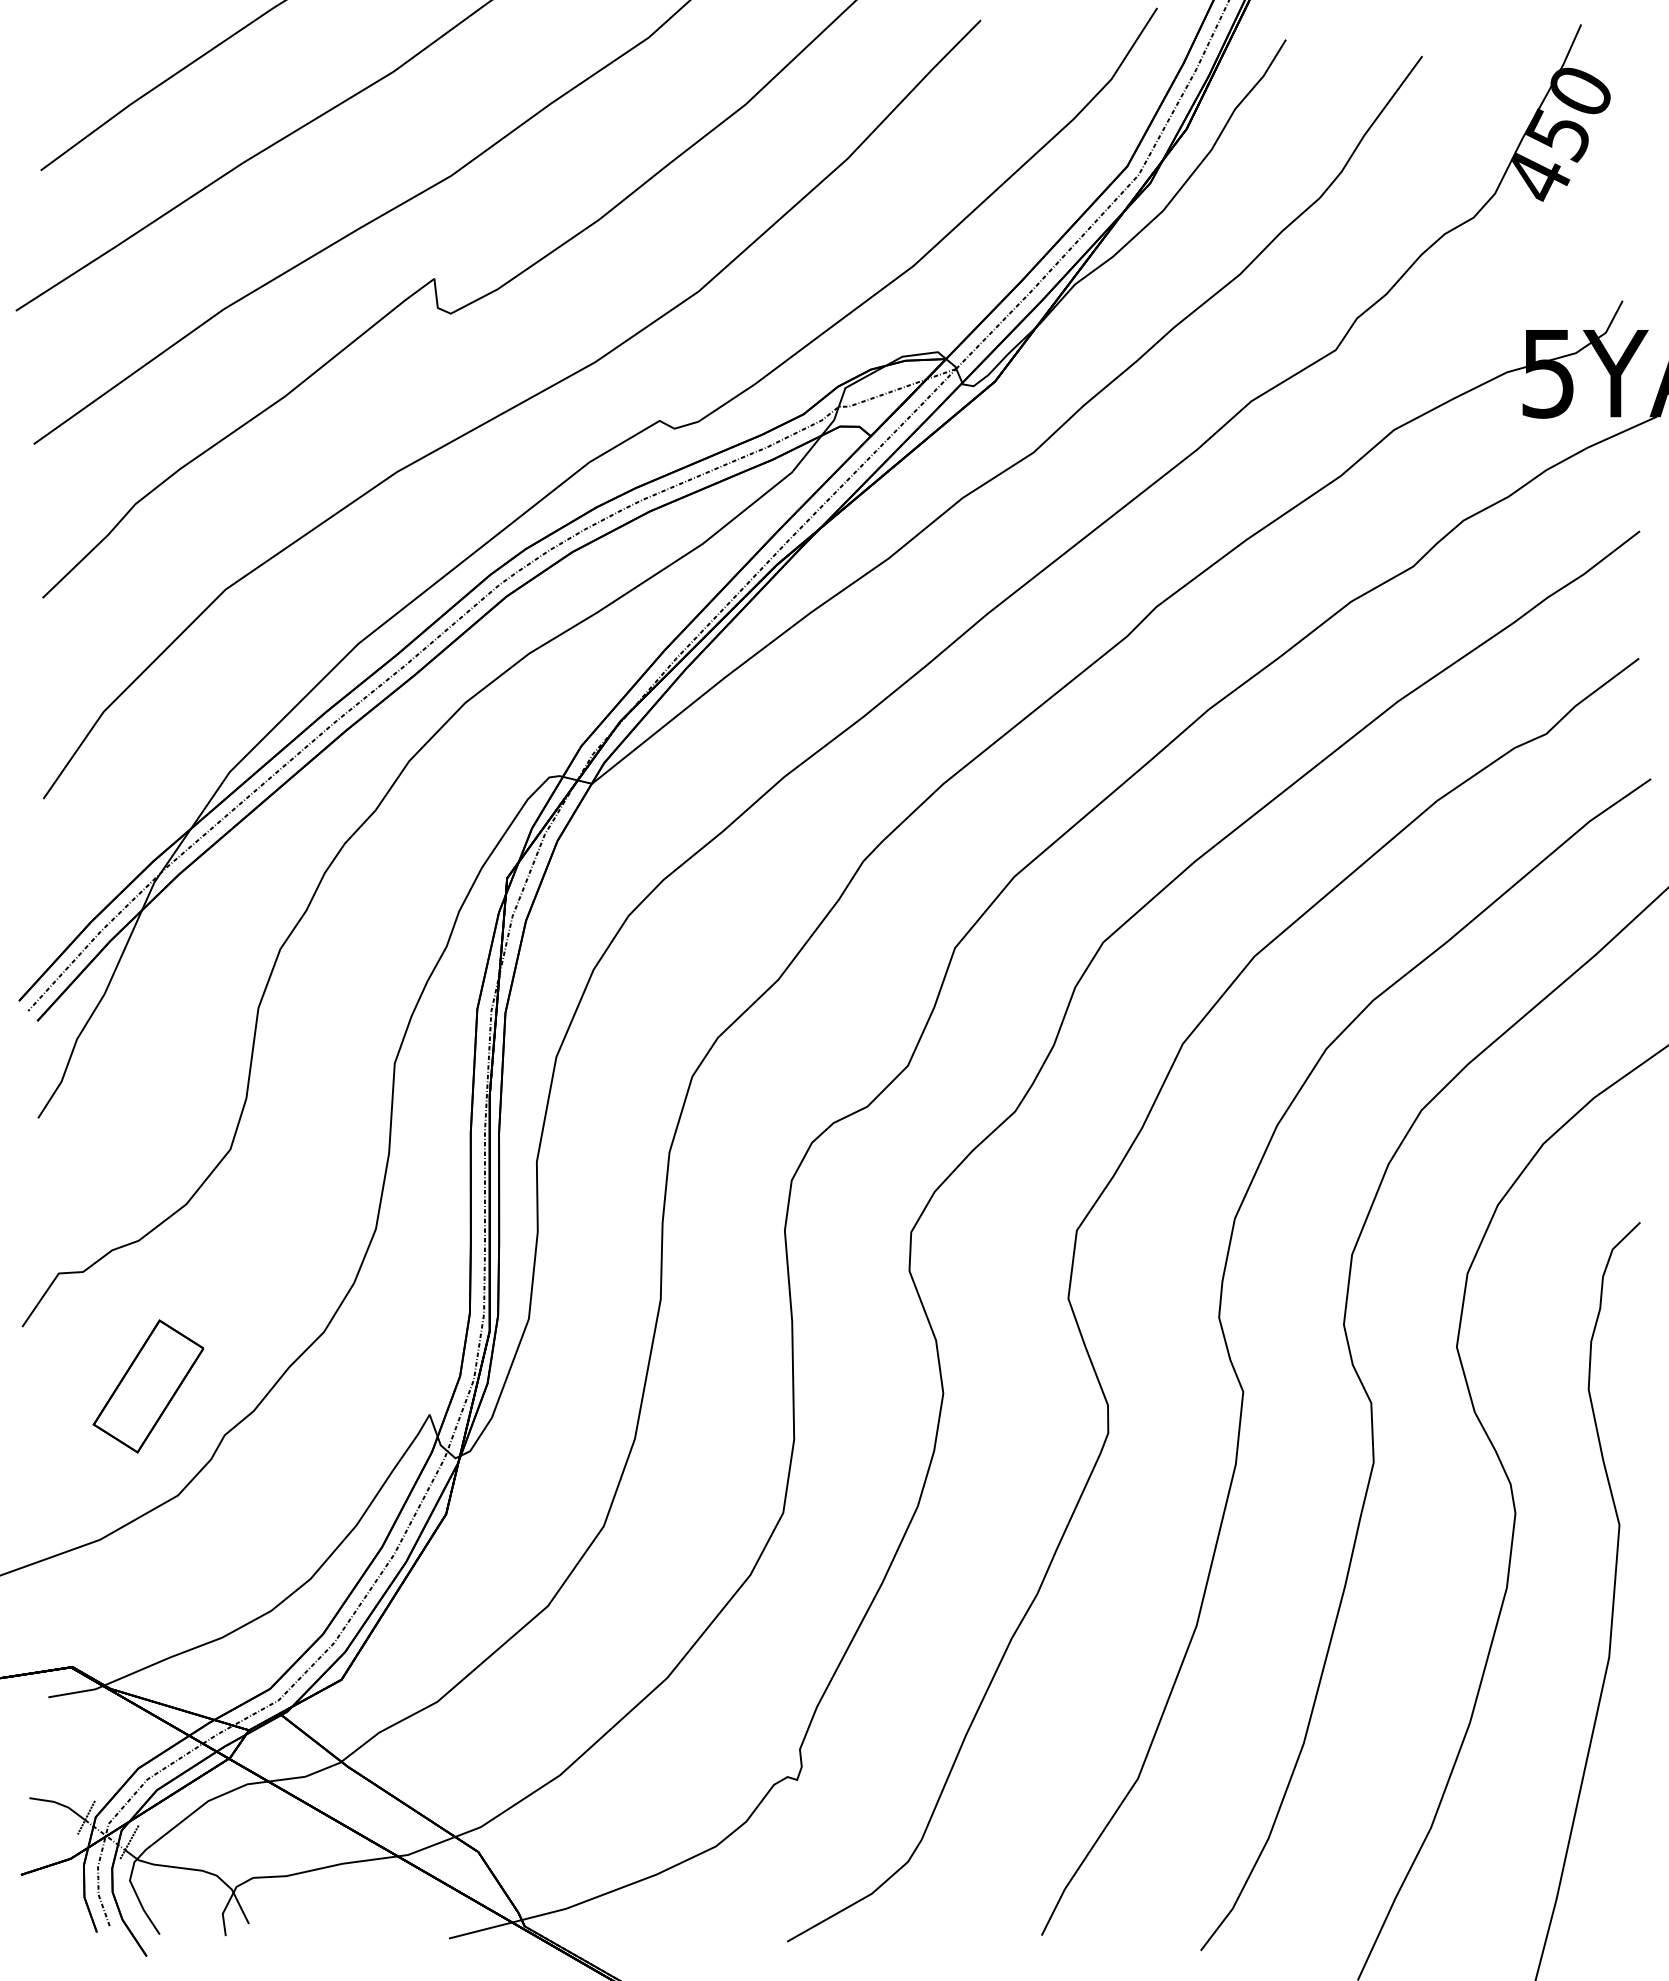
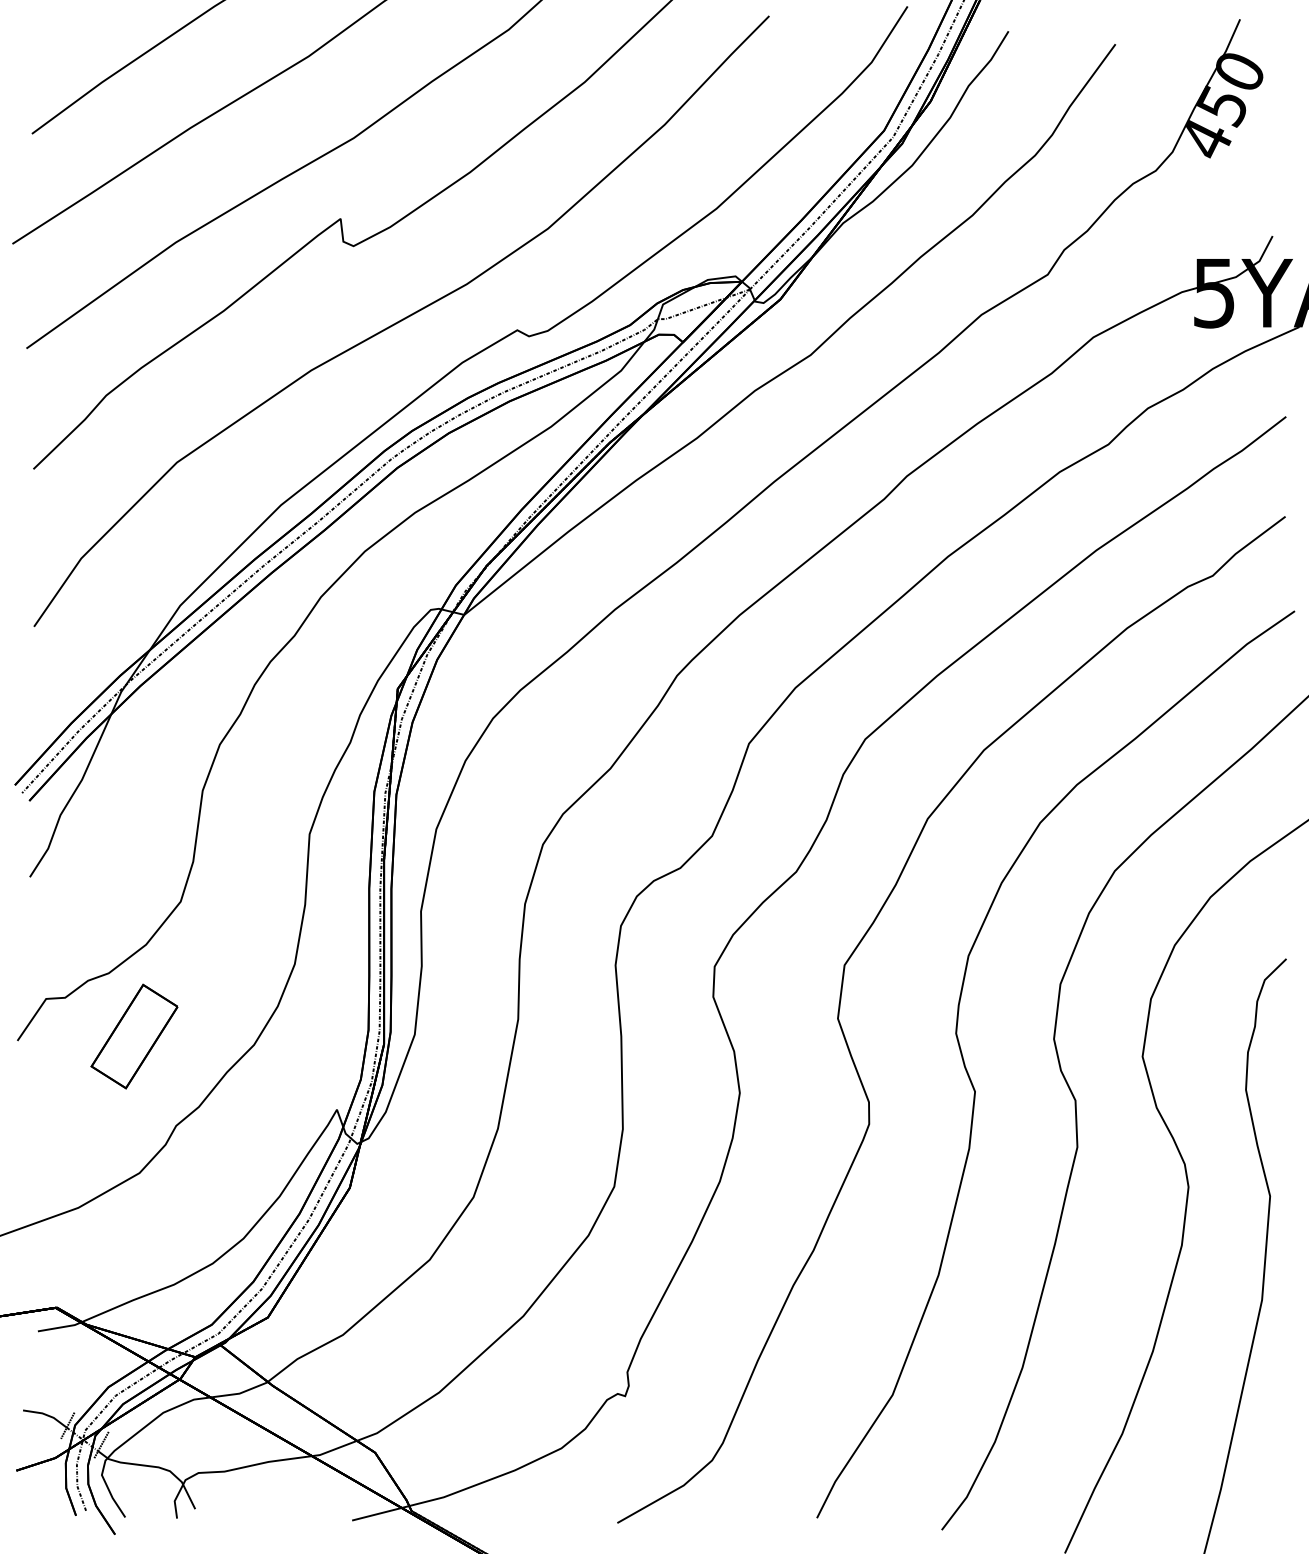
part: (148, 1386) -> (134, 1036), moved

